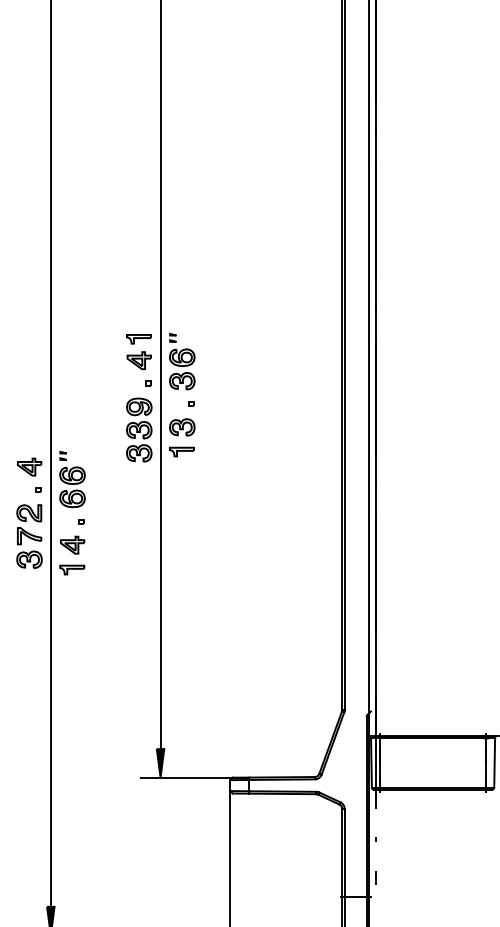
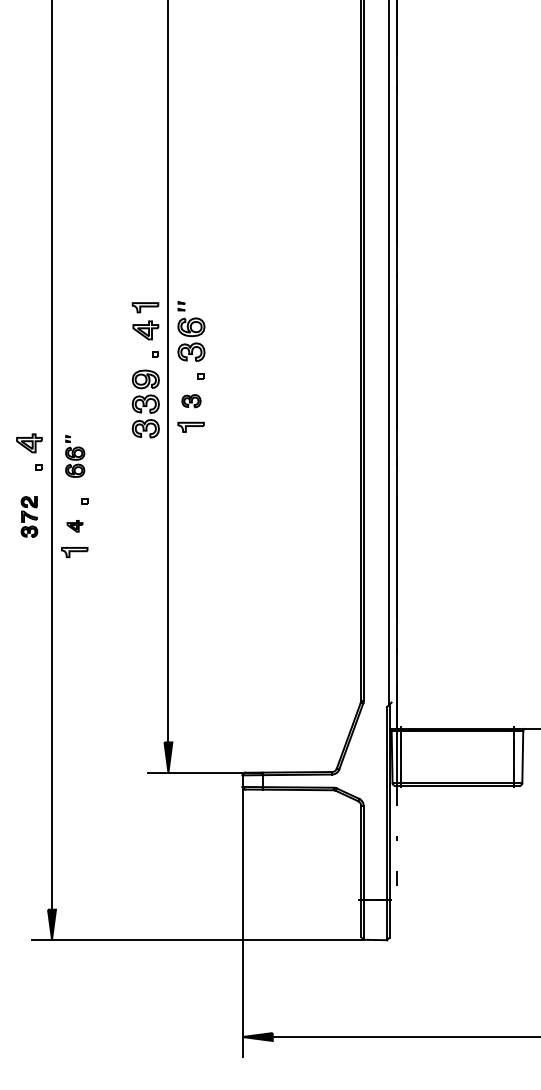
part: (182, 426) -> (191, 400), size x0.7
part: (72, 479) -> (75, 456), size x0.7
part: (29, 536) -> (29, 516), size x0.6
part: (72, 545) -> (74, 526), size x0.6

